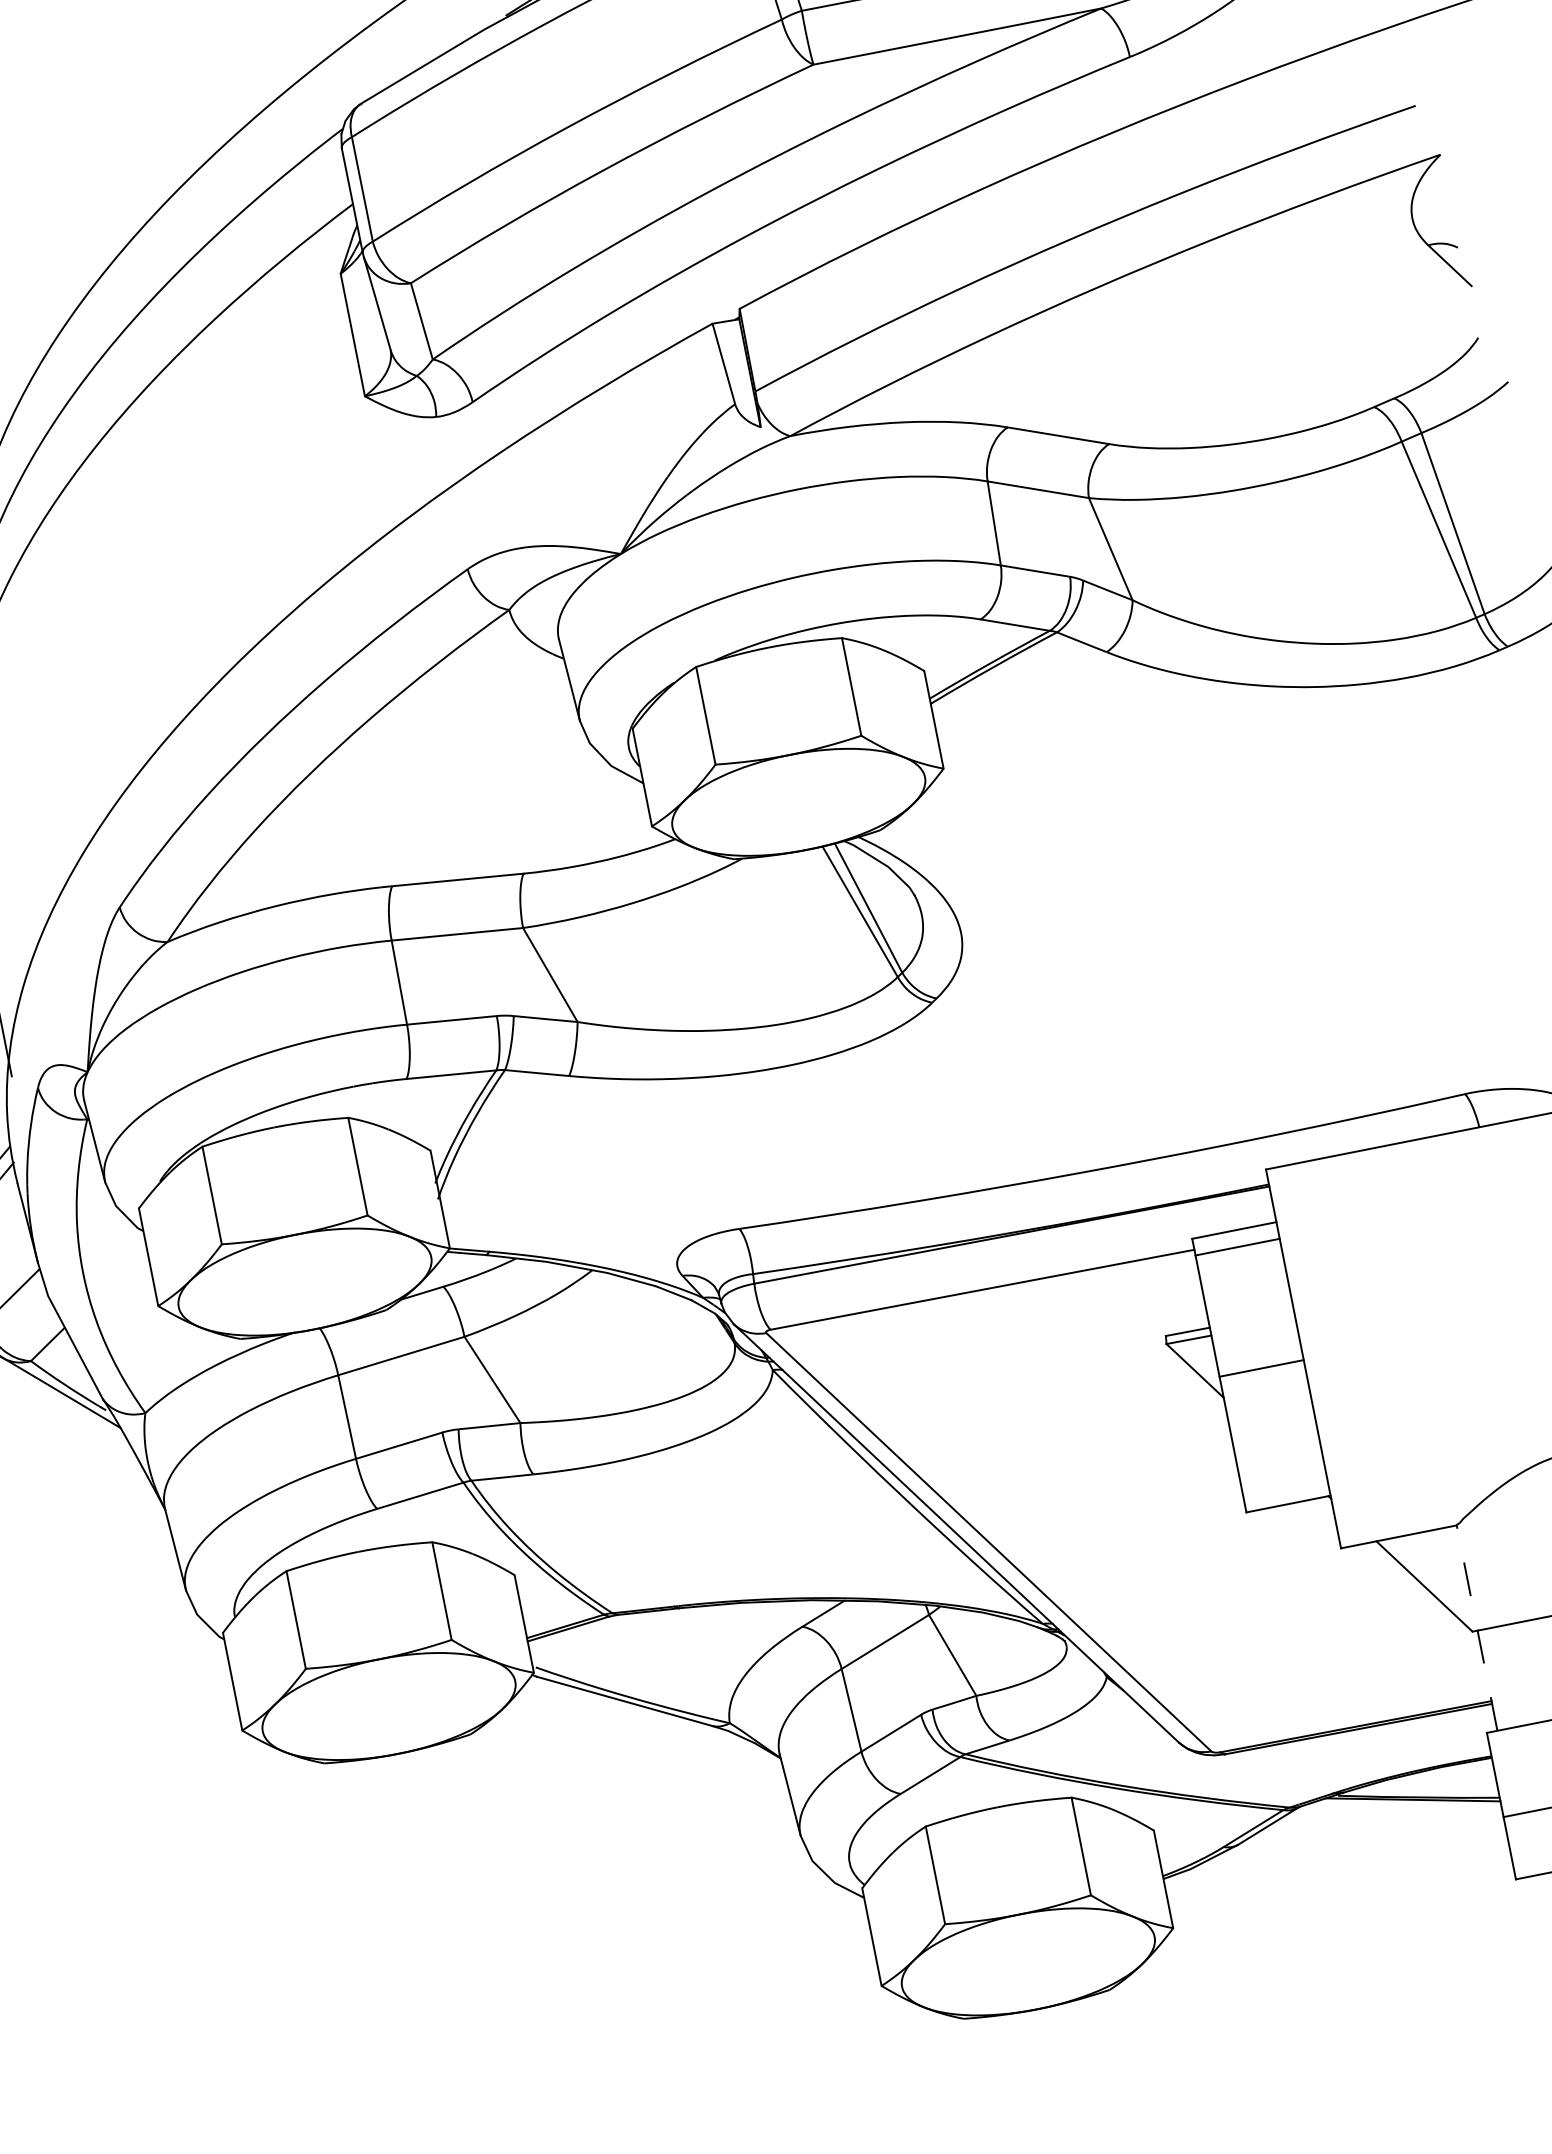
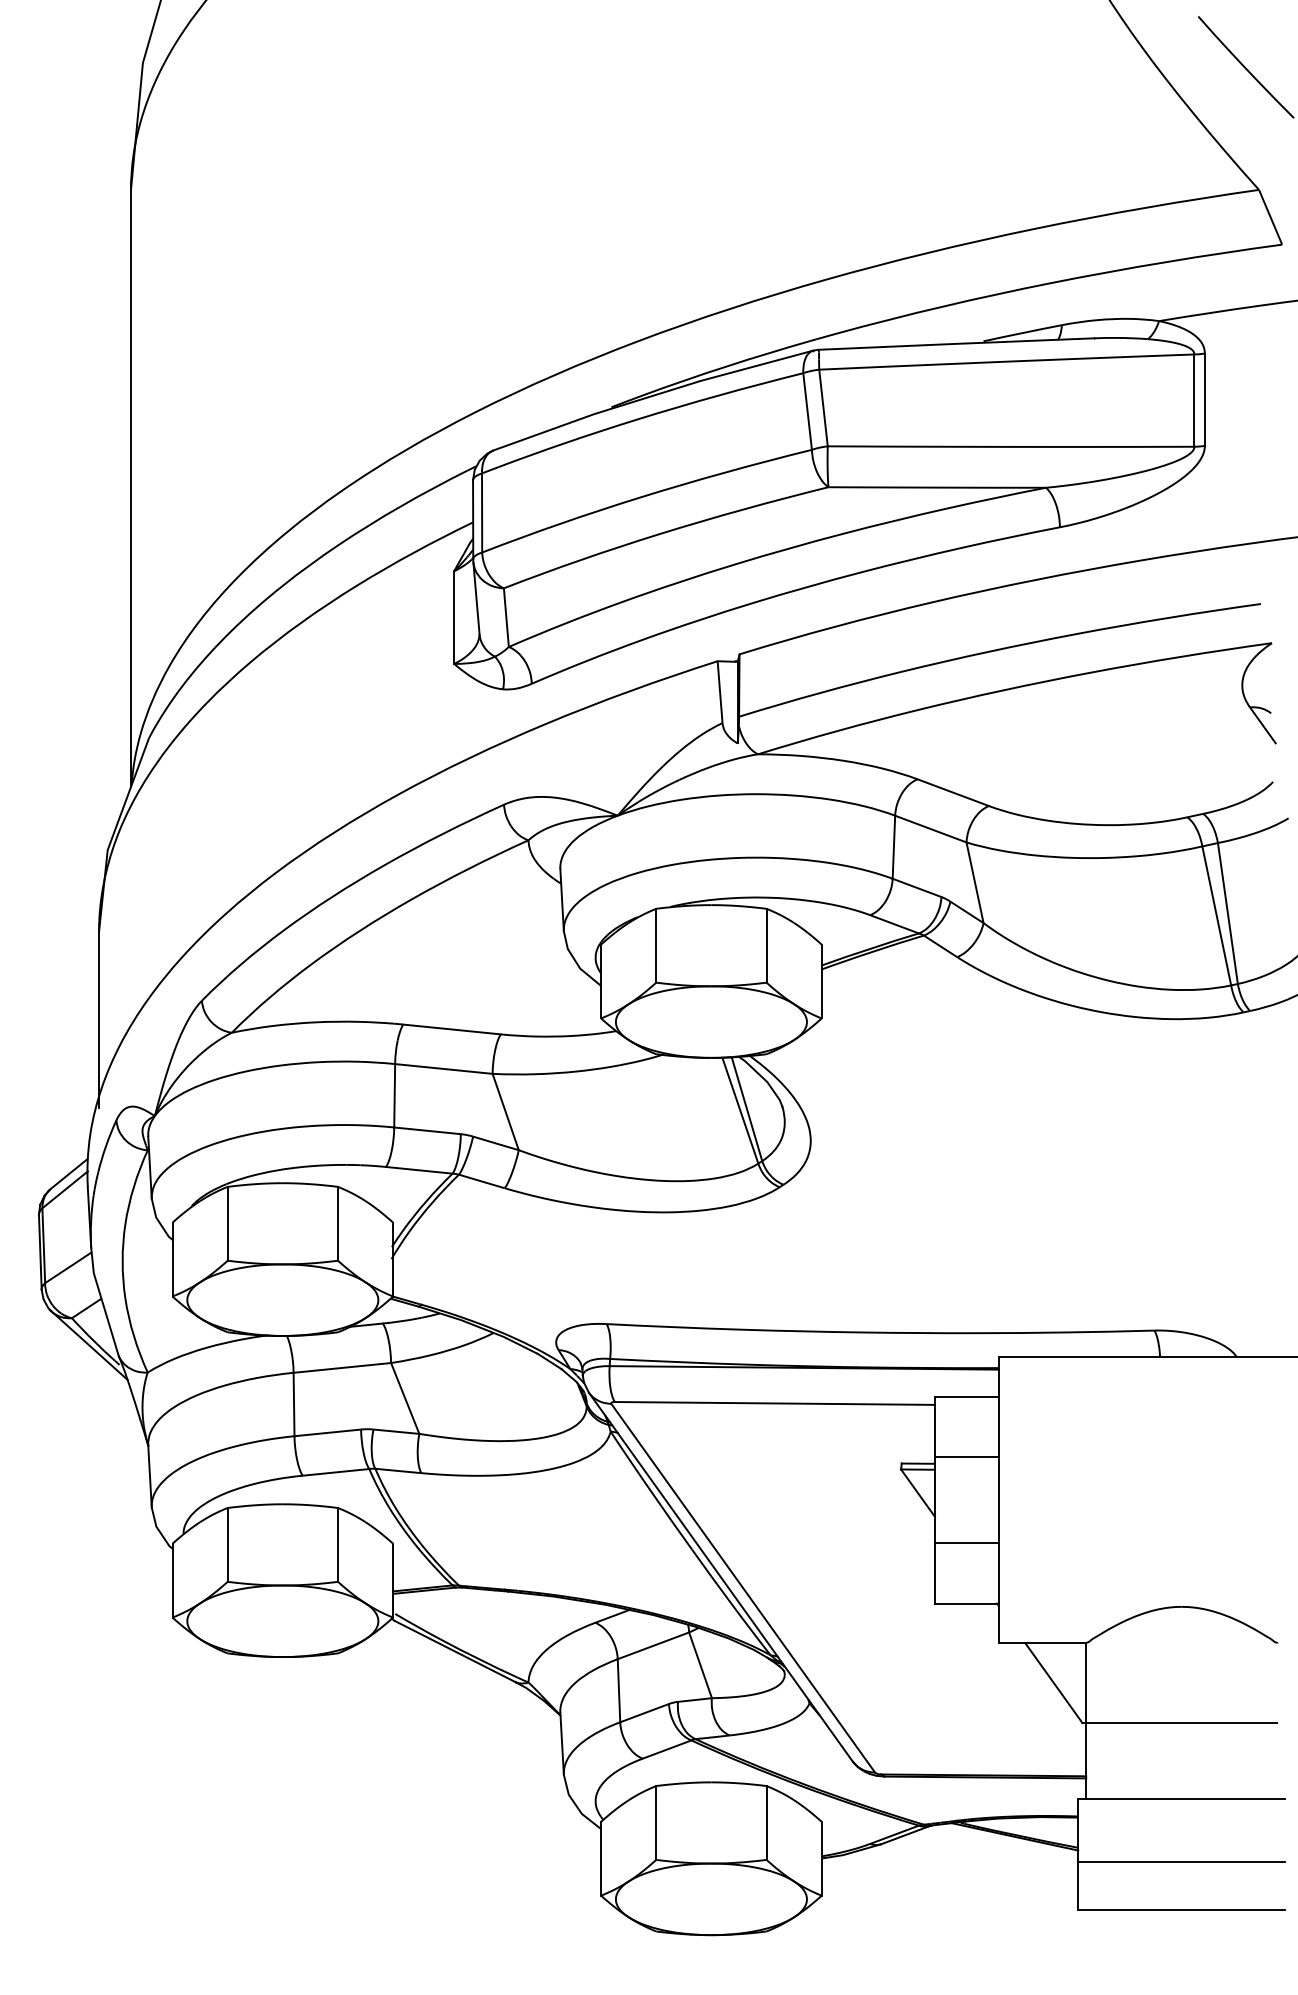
line: (1237, 1247) -> (966, 1457), moved
line: (1261, 1367) -> (966, 1542), moved
line: (1477, 1628) -> (1086, 1721), dashed -> solid

